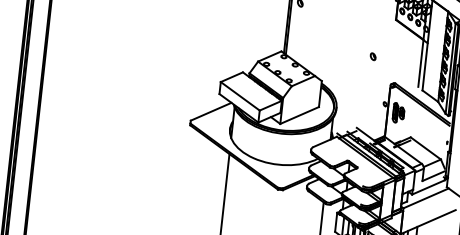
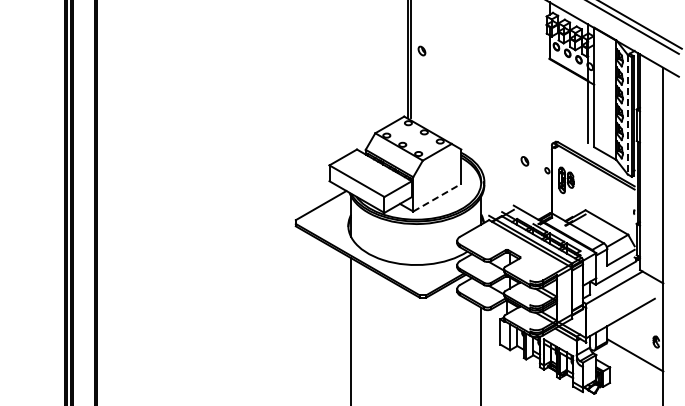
part: (372, 56) -> (524, 161), moved
line: (450, 68) -> (627, 114), solid -> dashed
line: (299, 115) -> (437, 197), solid -> dashed

